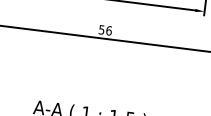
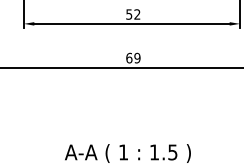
text: (105, 29) -> (133, 57), 56 -> 69

